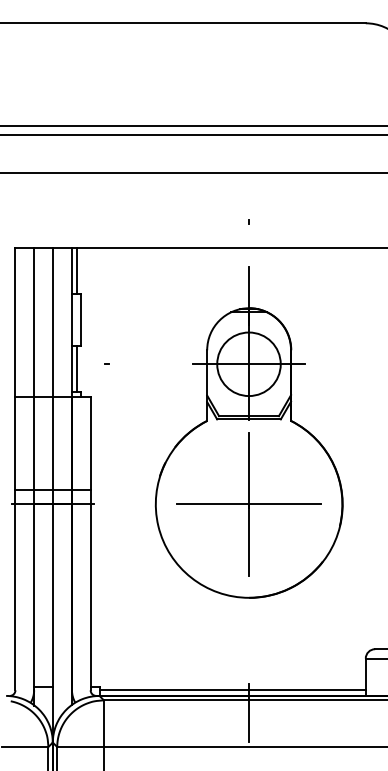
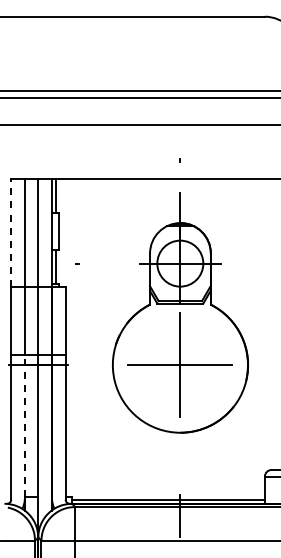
line: (15, 321) -> (11, 232), solid -> dashed
line: (33, 587) -> (24, 425), solid -> dashed

